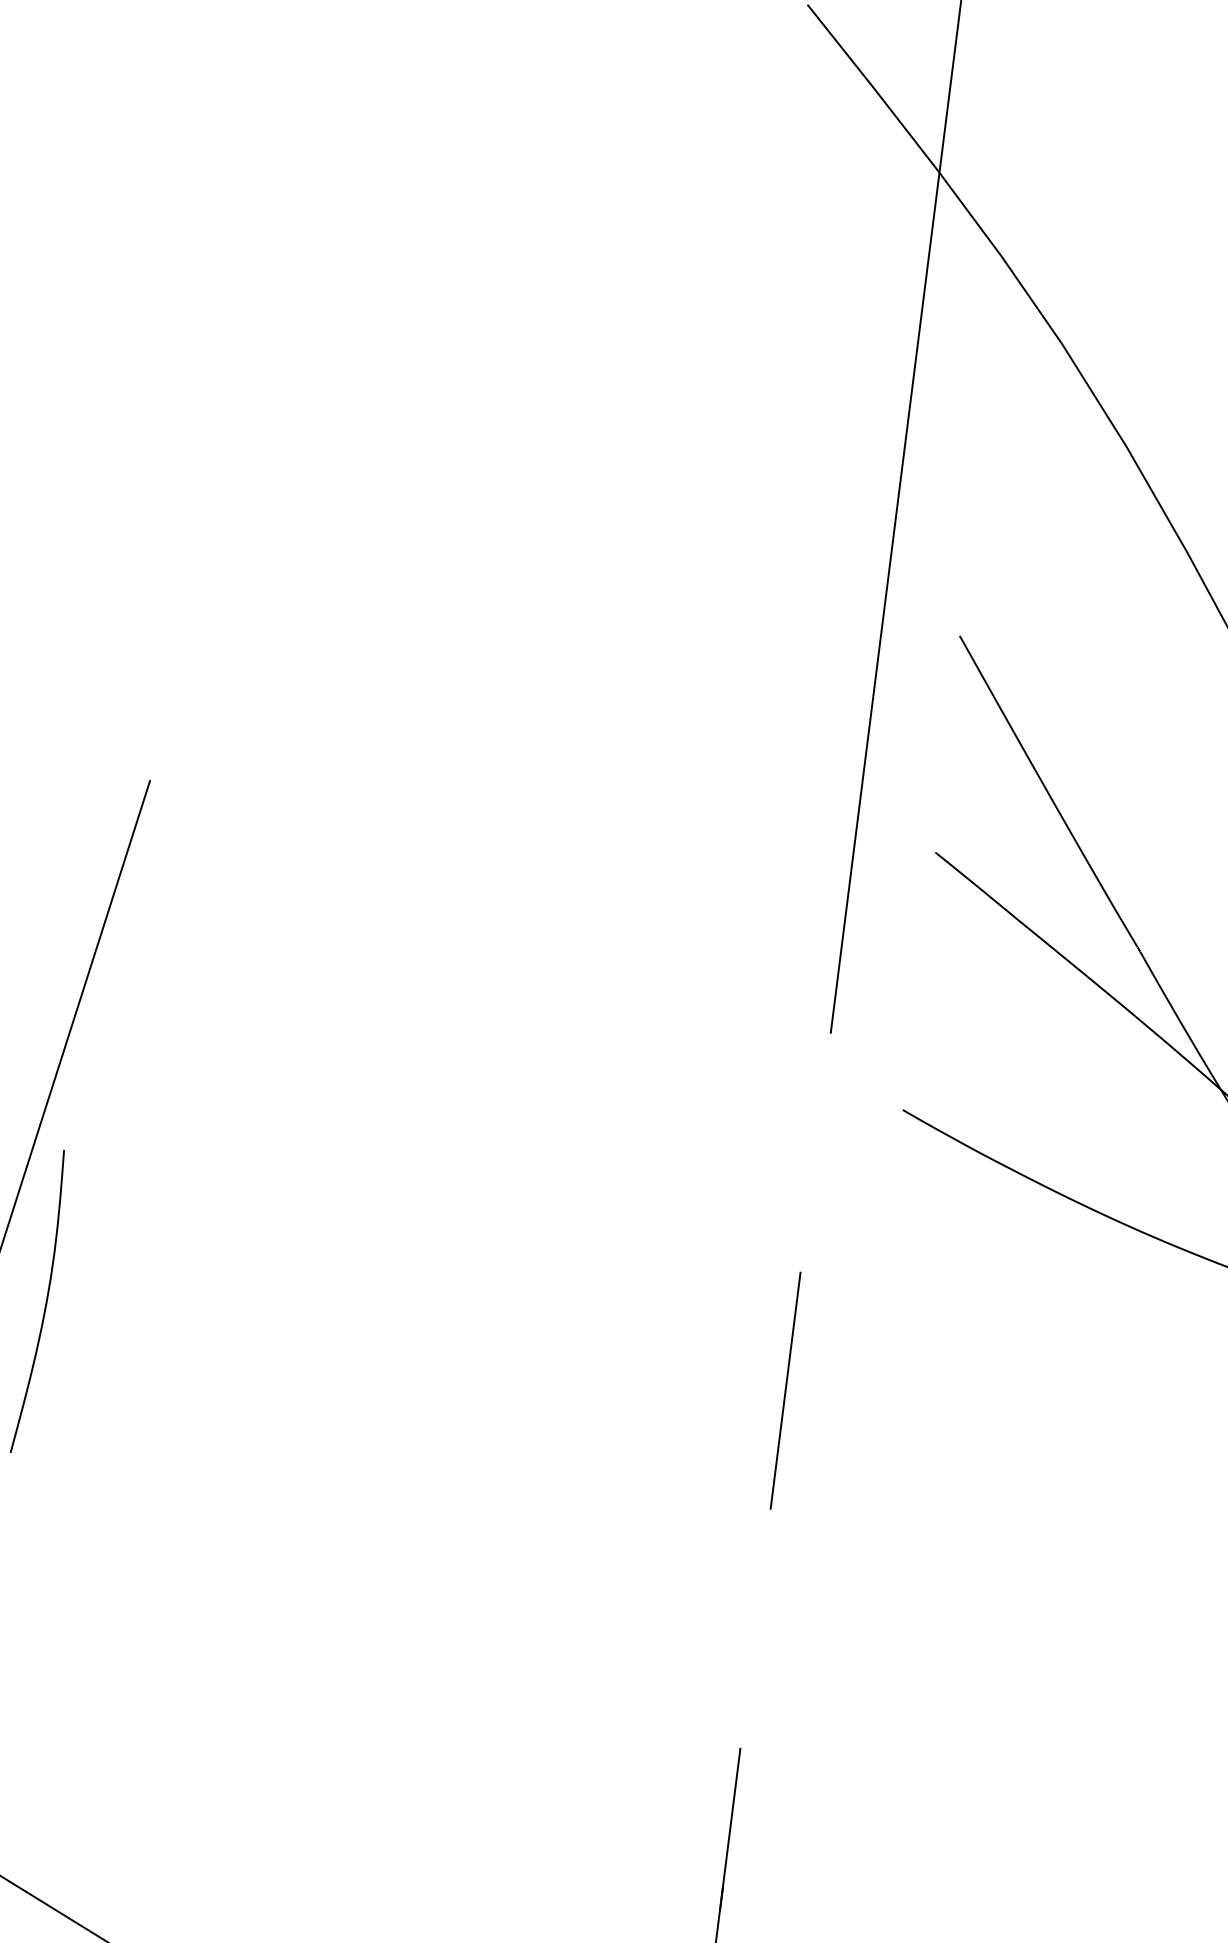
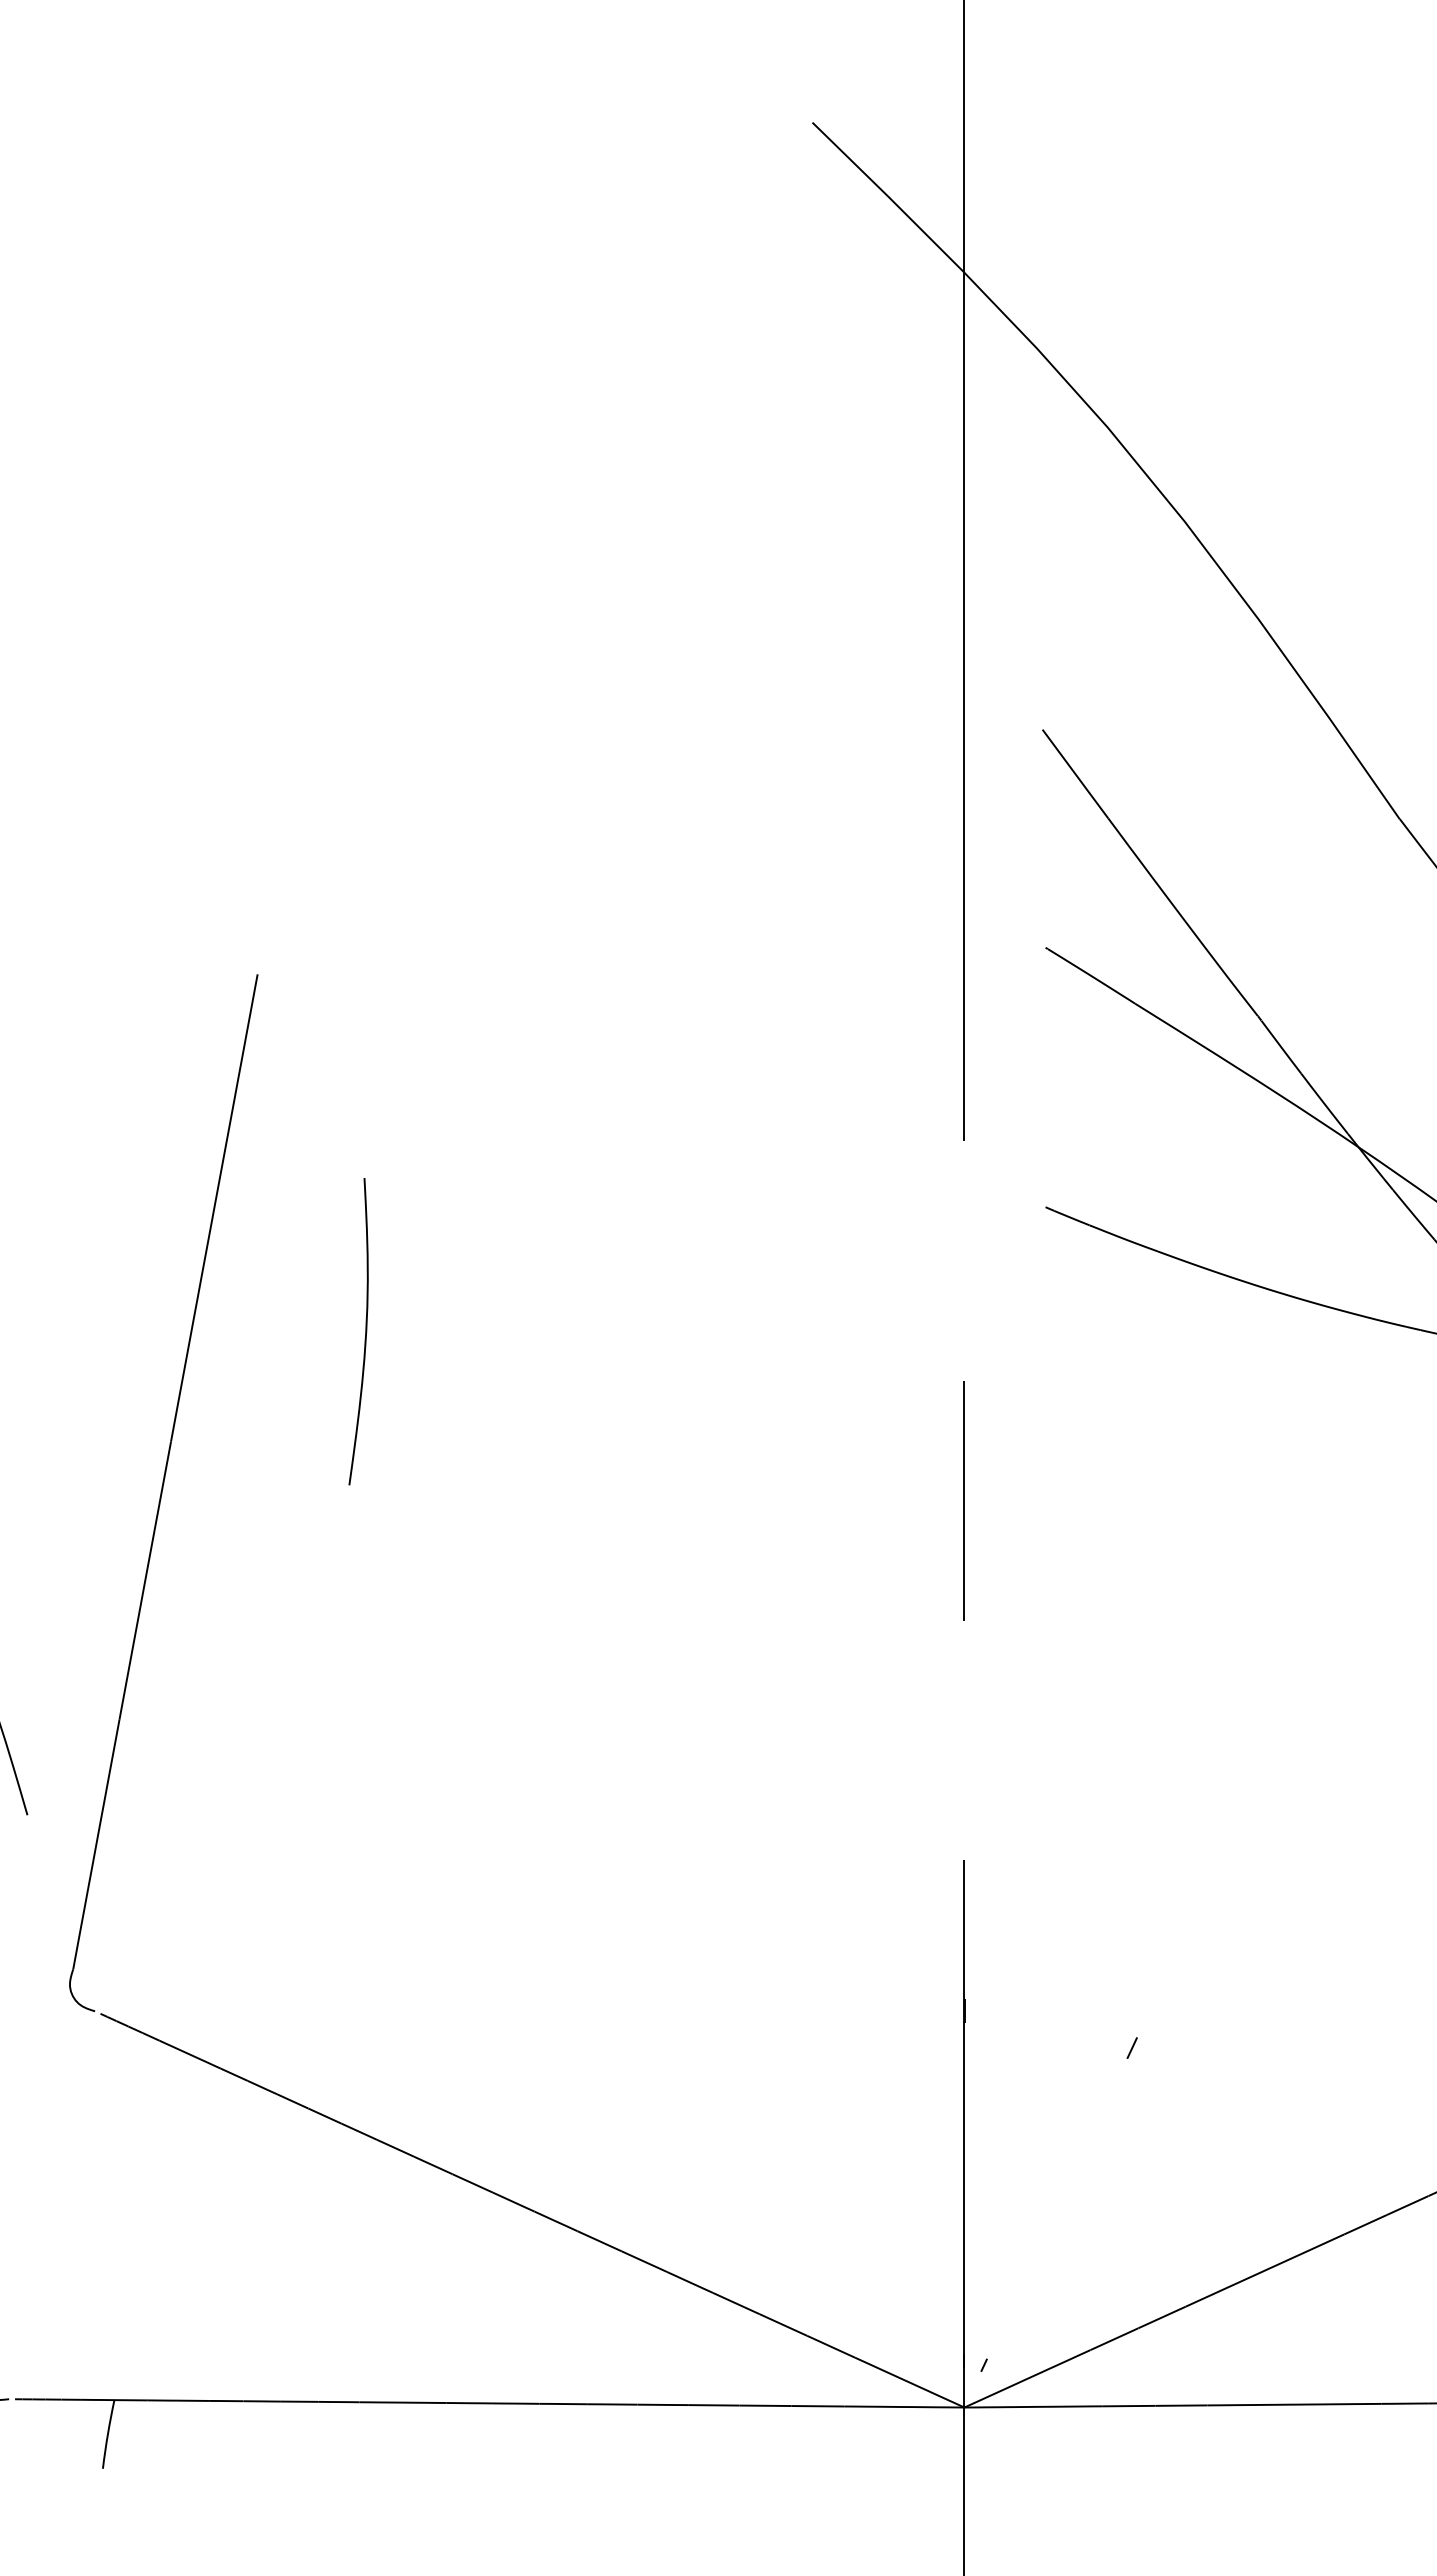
curve: (45, 1302) -> (365, 1331), moved

